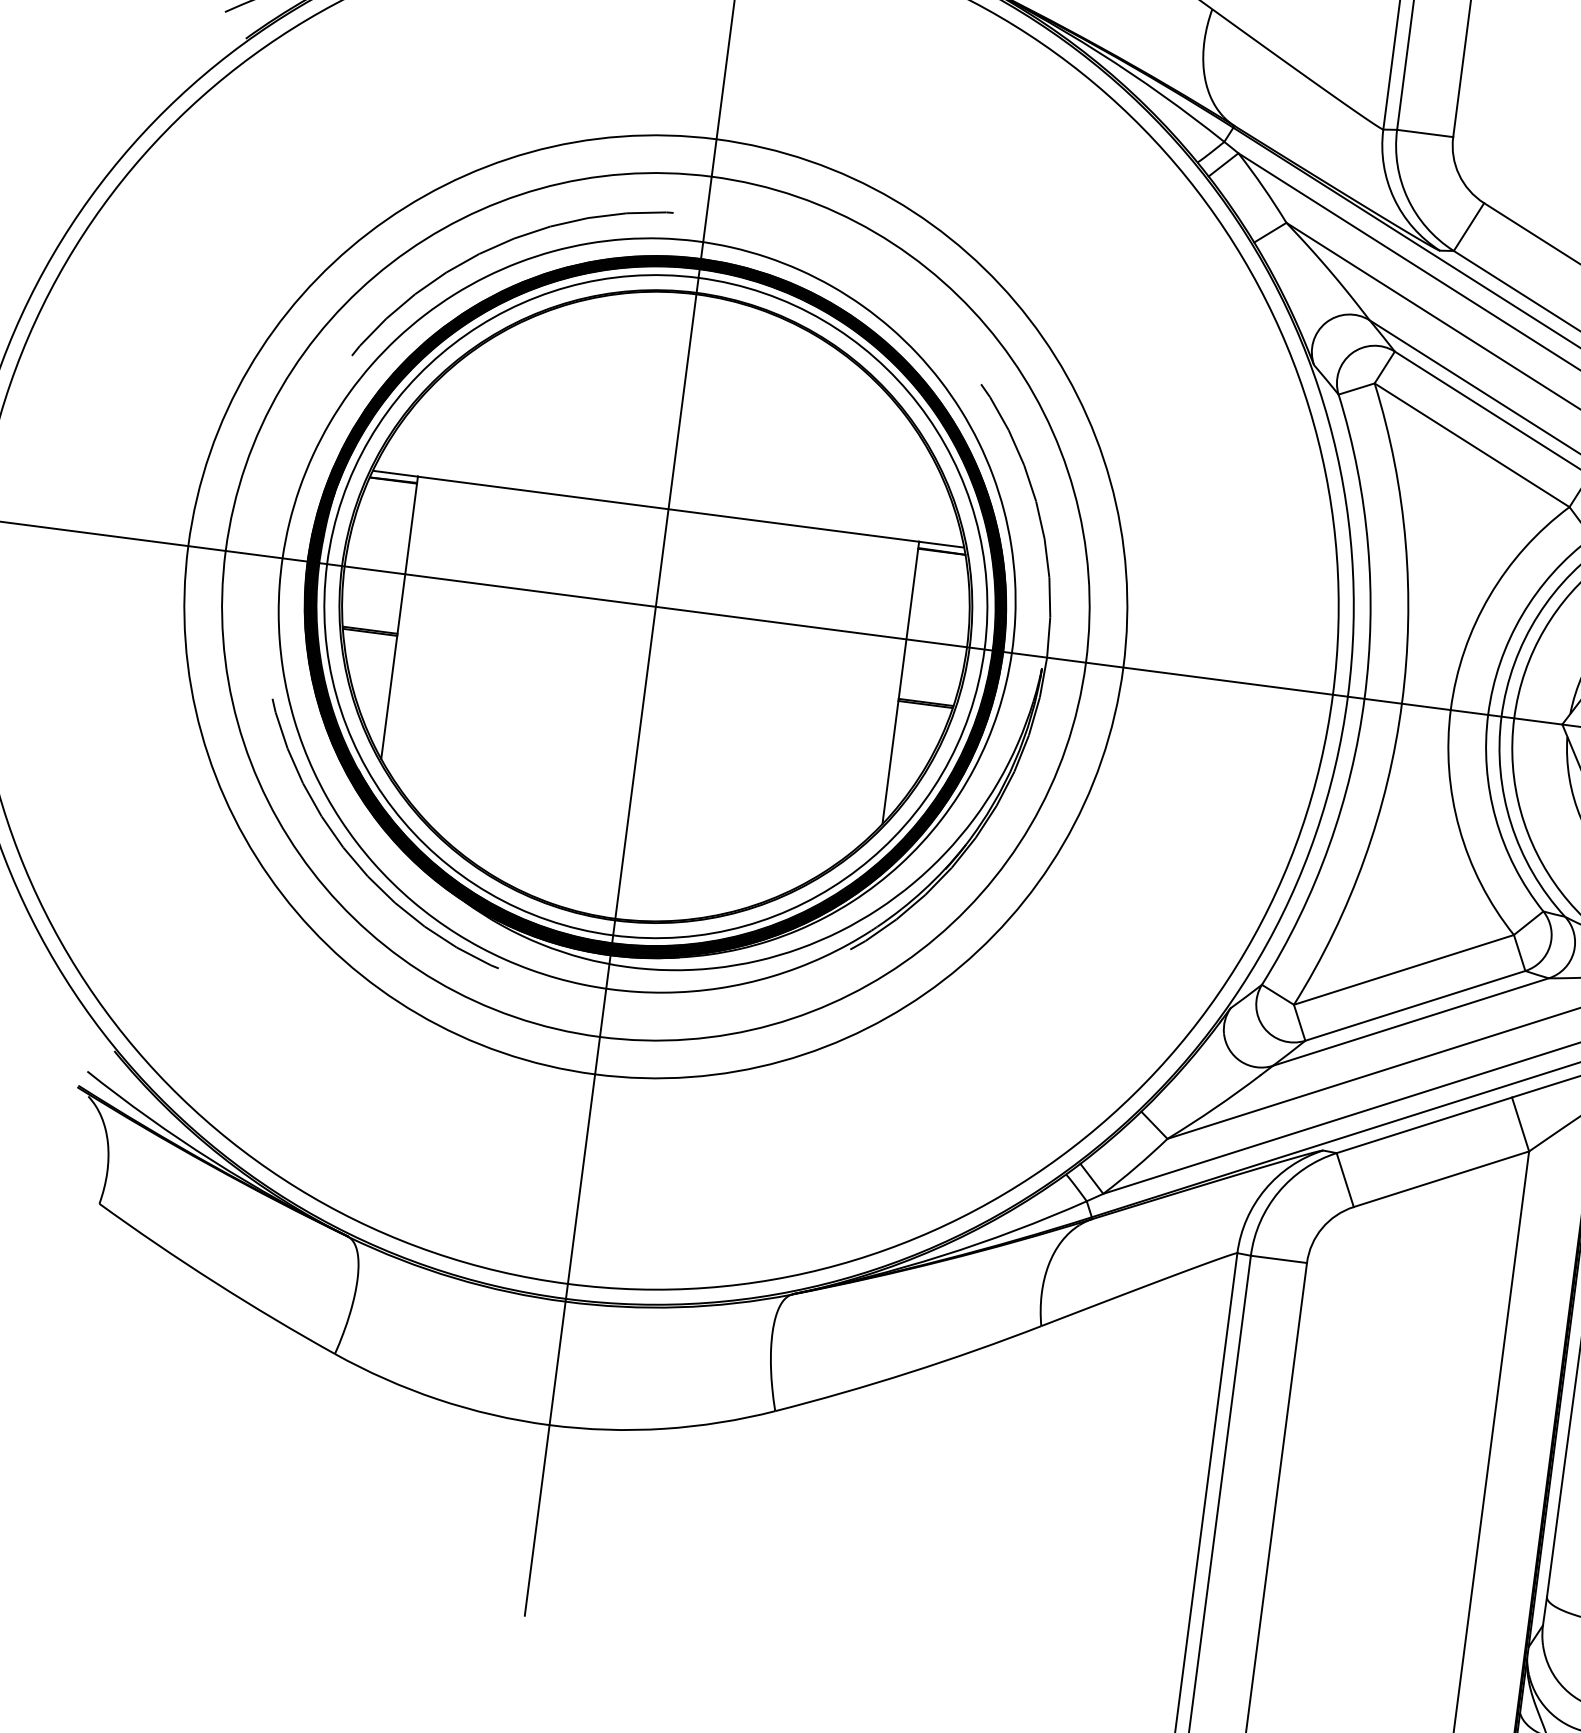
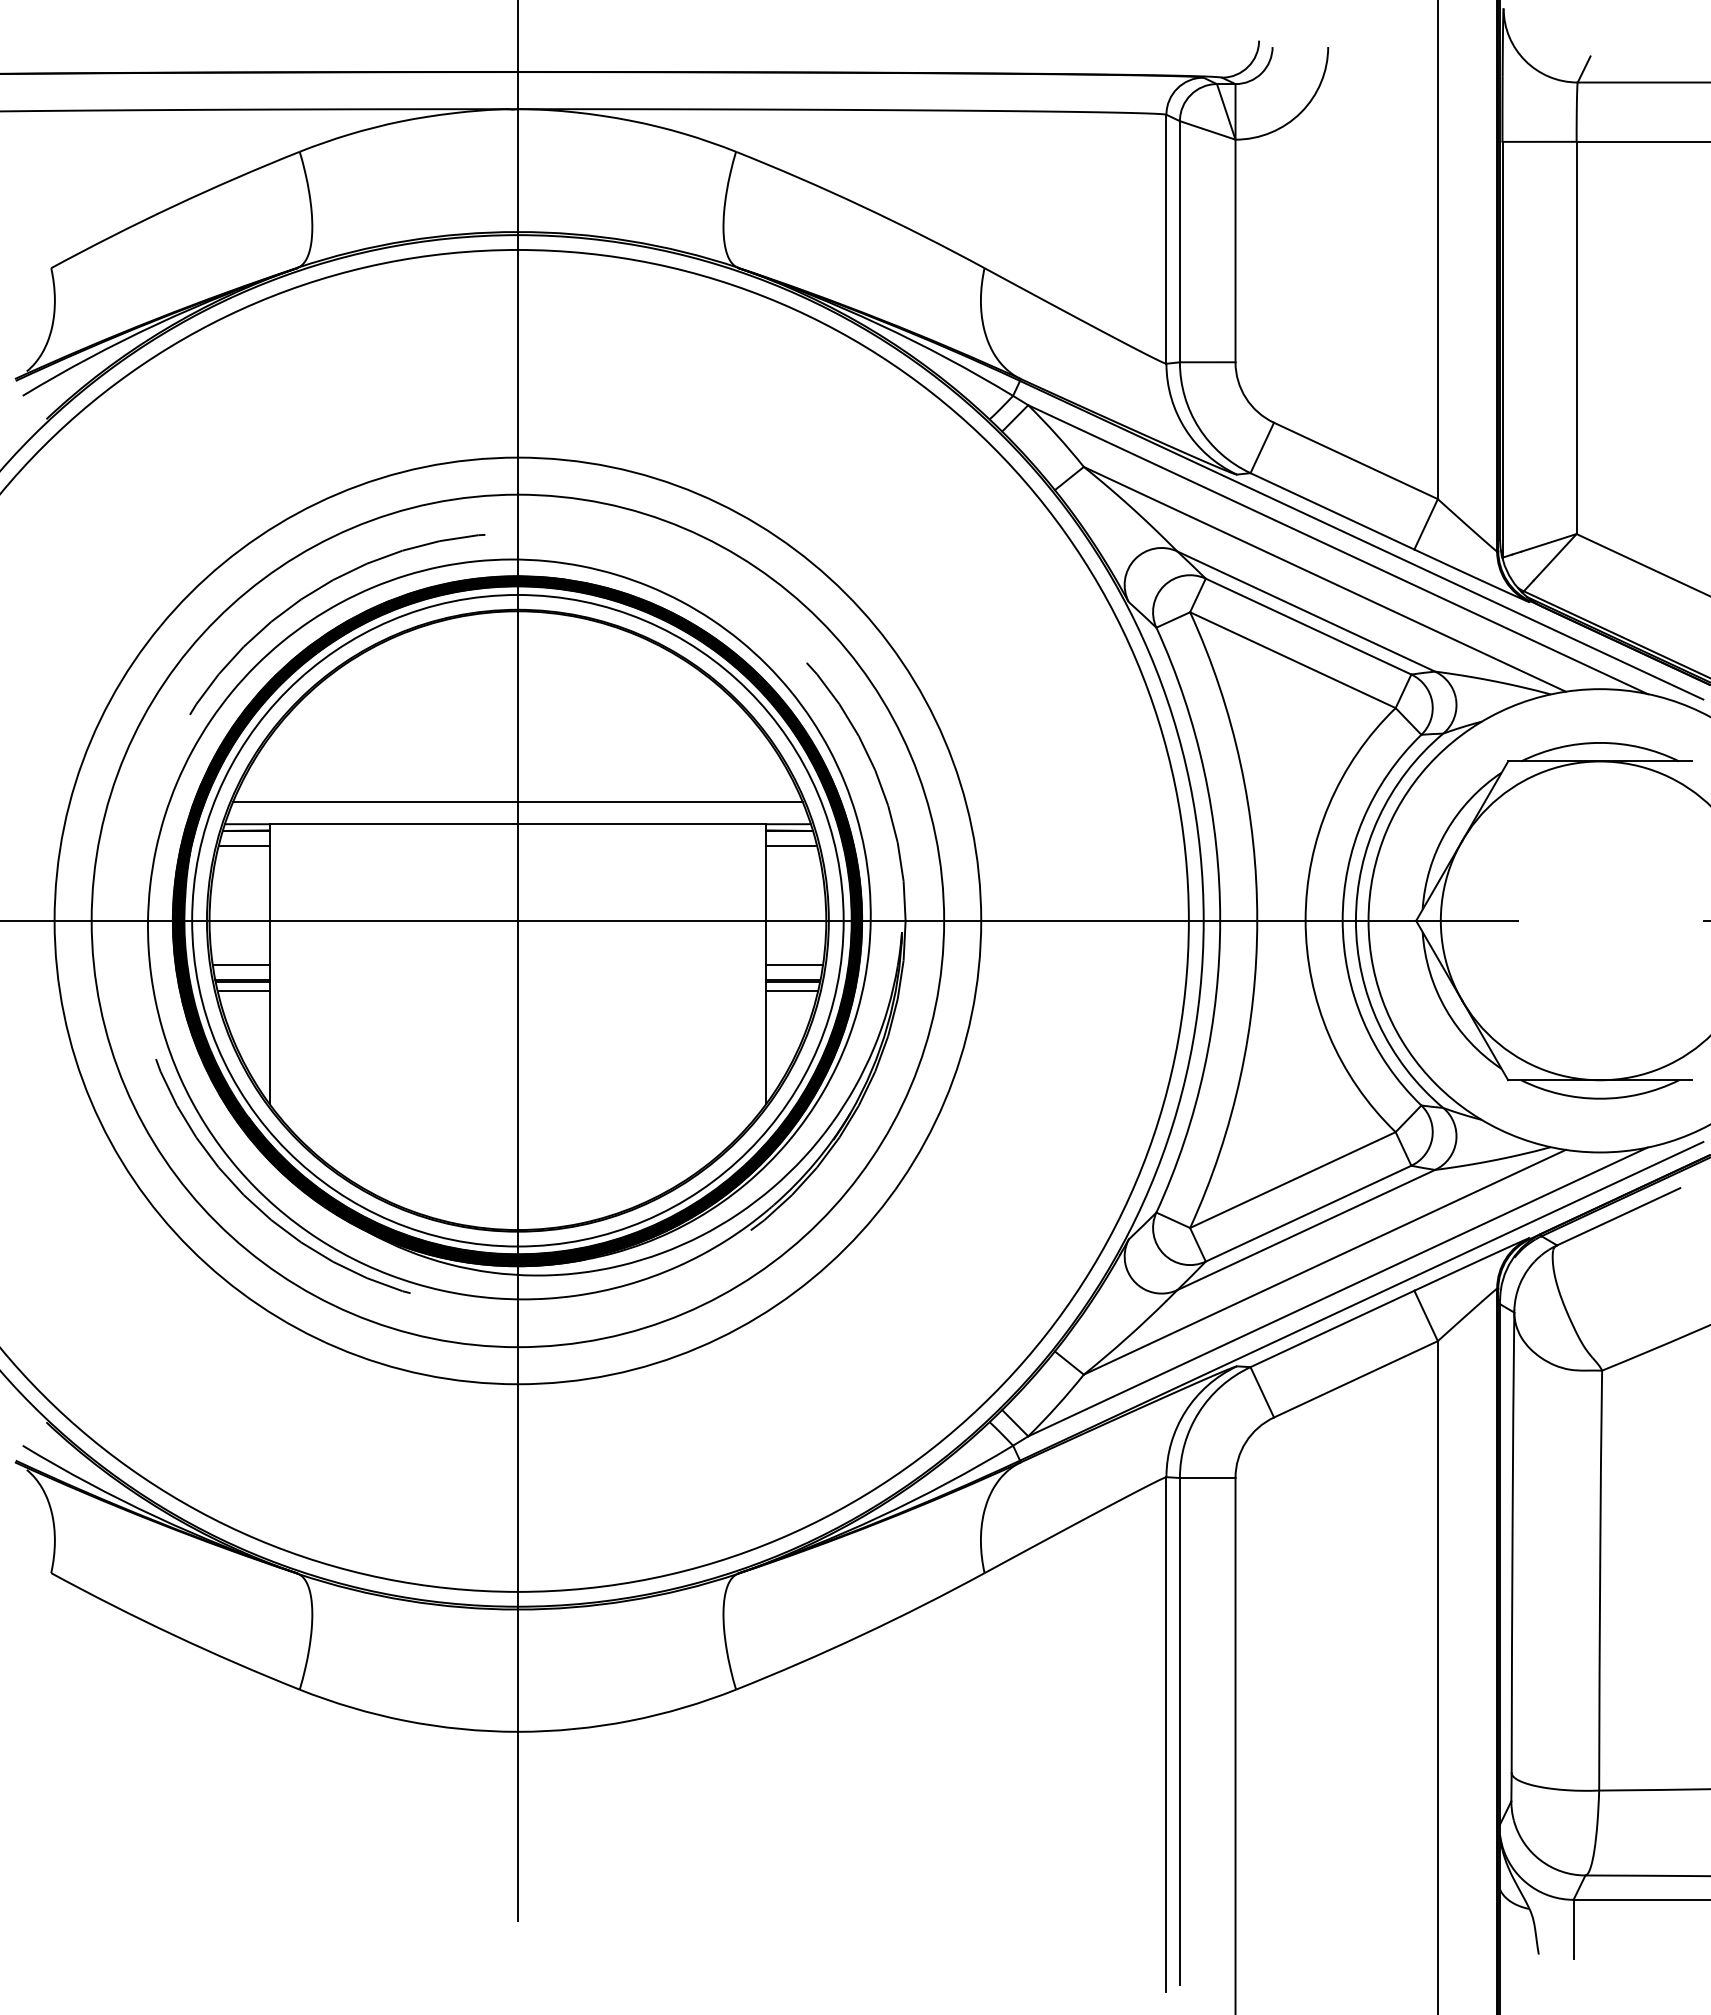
line: (671, 486) -> (517, 801), added
line: (388, 494) -> (243, 845), added
line: (941, 566) -> (791, 845), added
line: (370, 615) -> (240, 965), added
line: (369, 641) -> (243, 990), added
line: (929, 688) -> (794, 965), added
line: (923, 713) -> (792, 990), added

